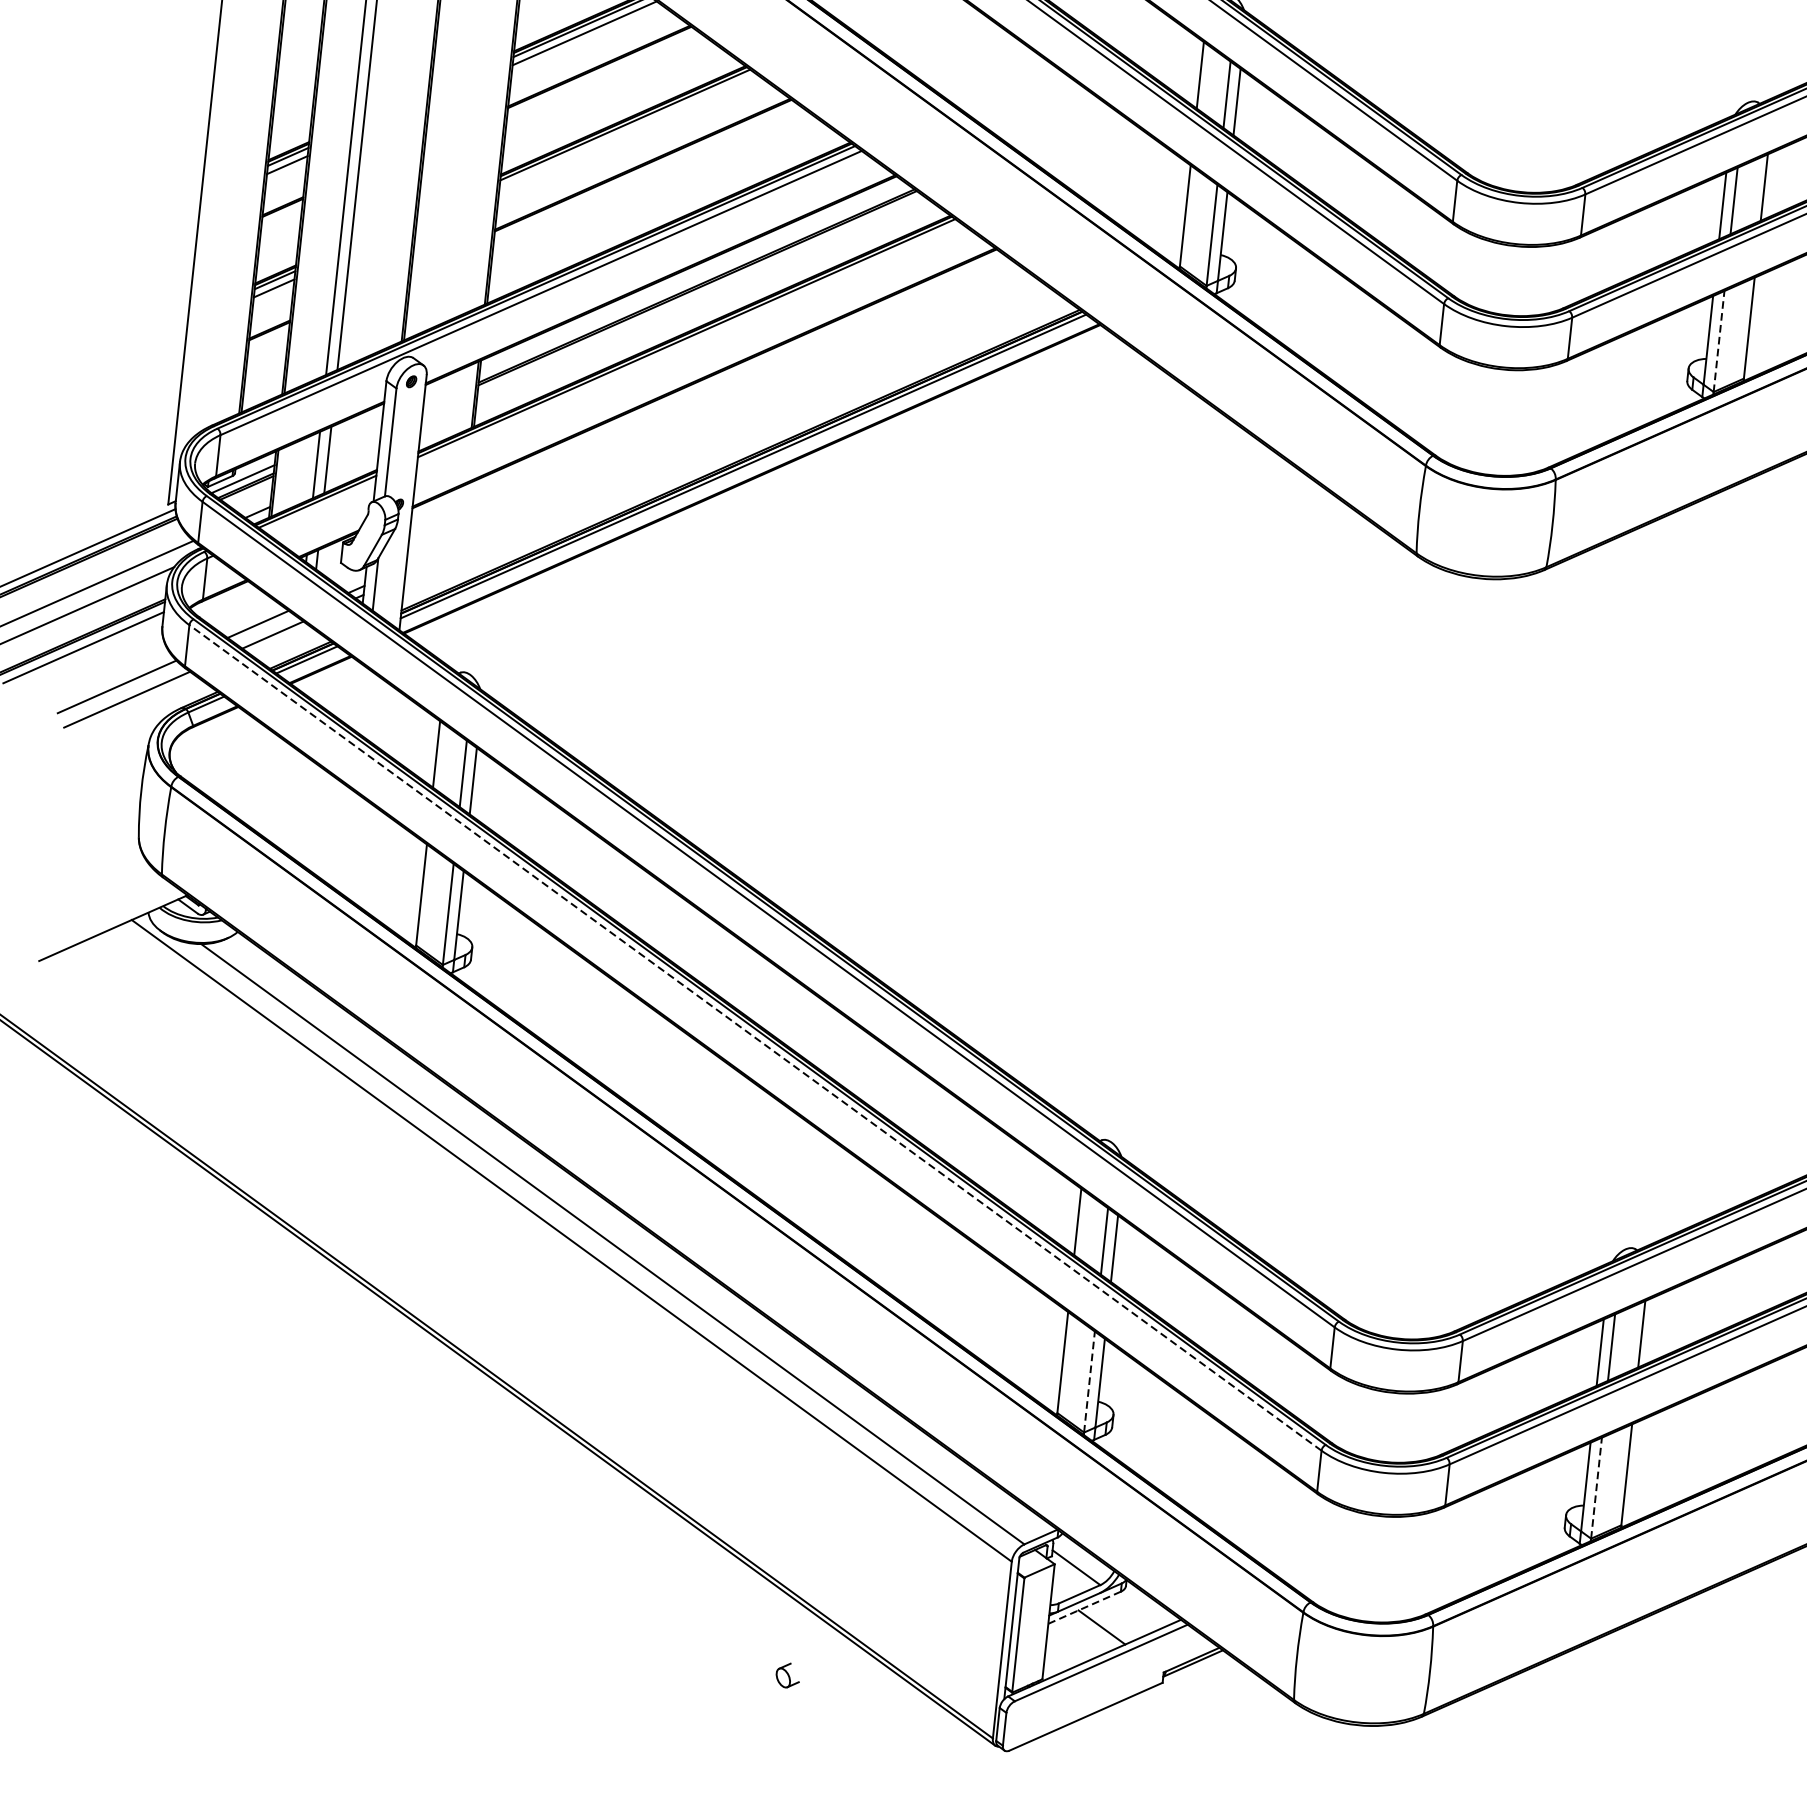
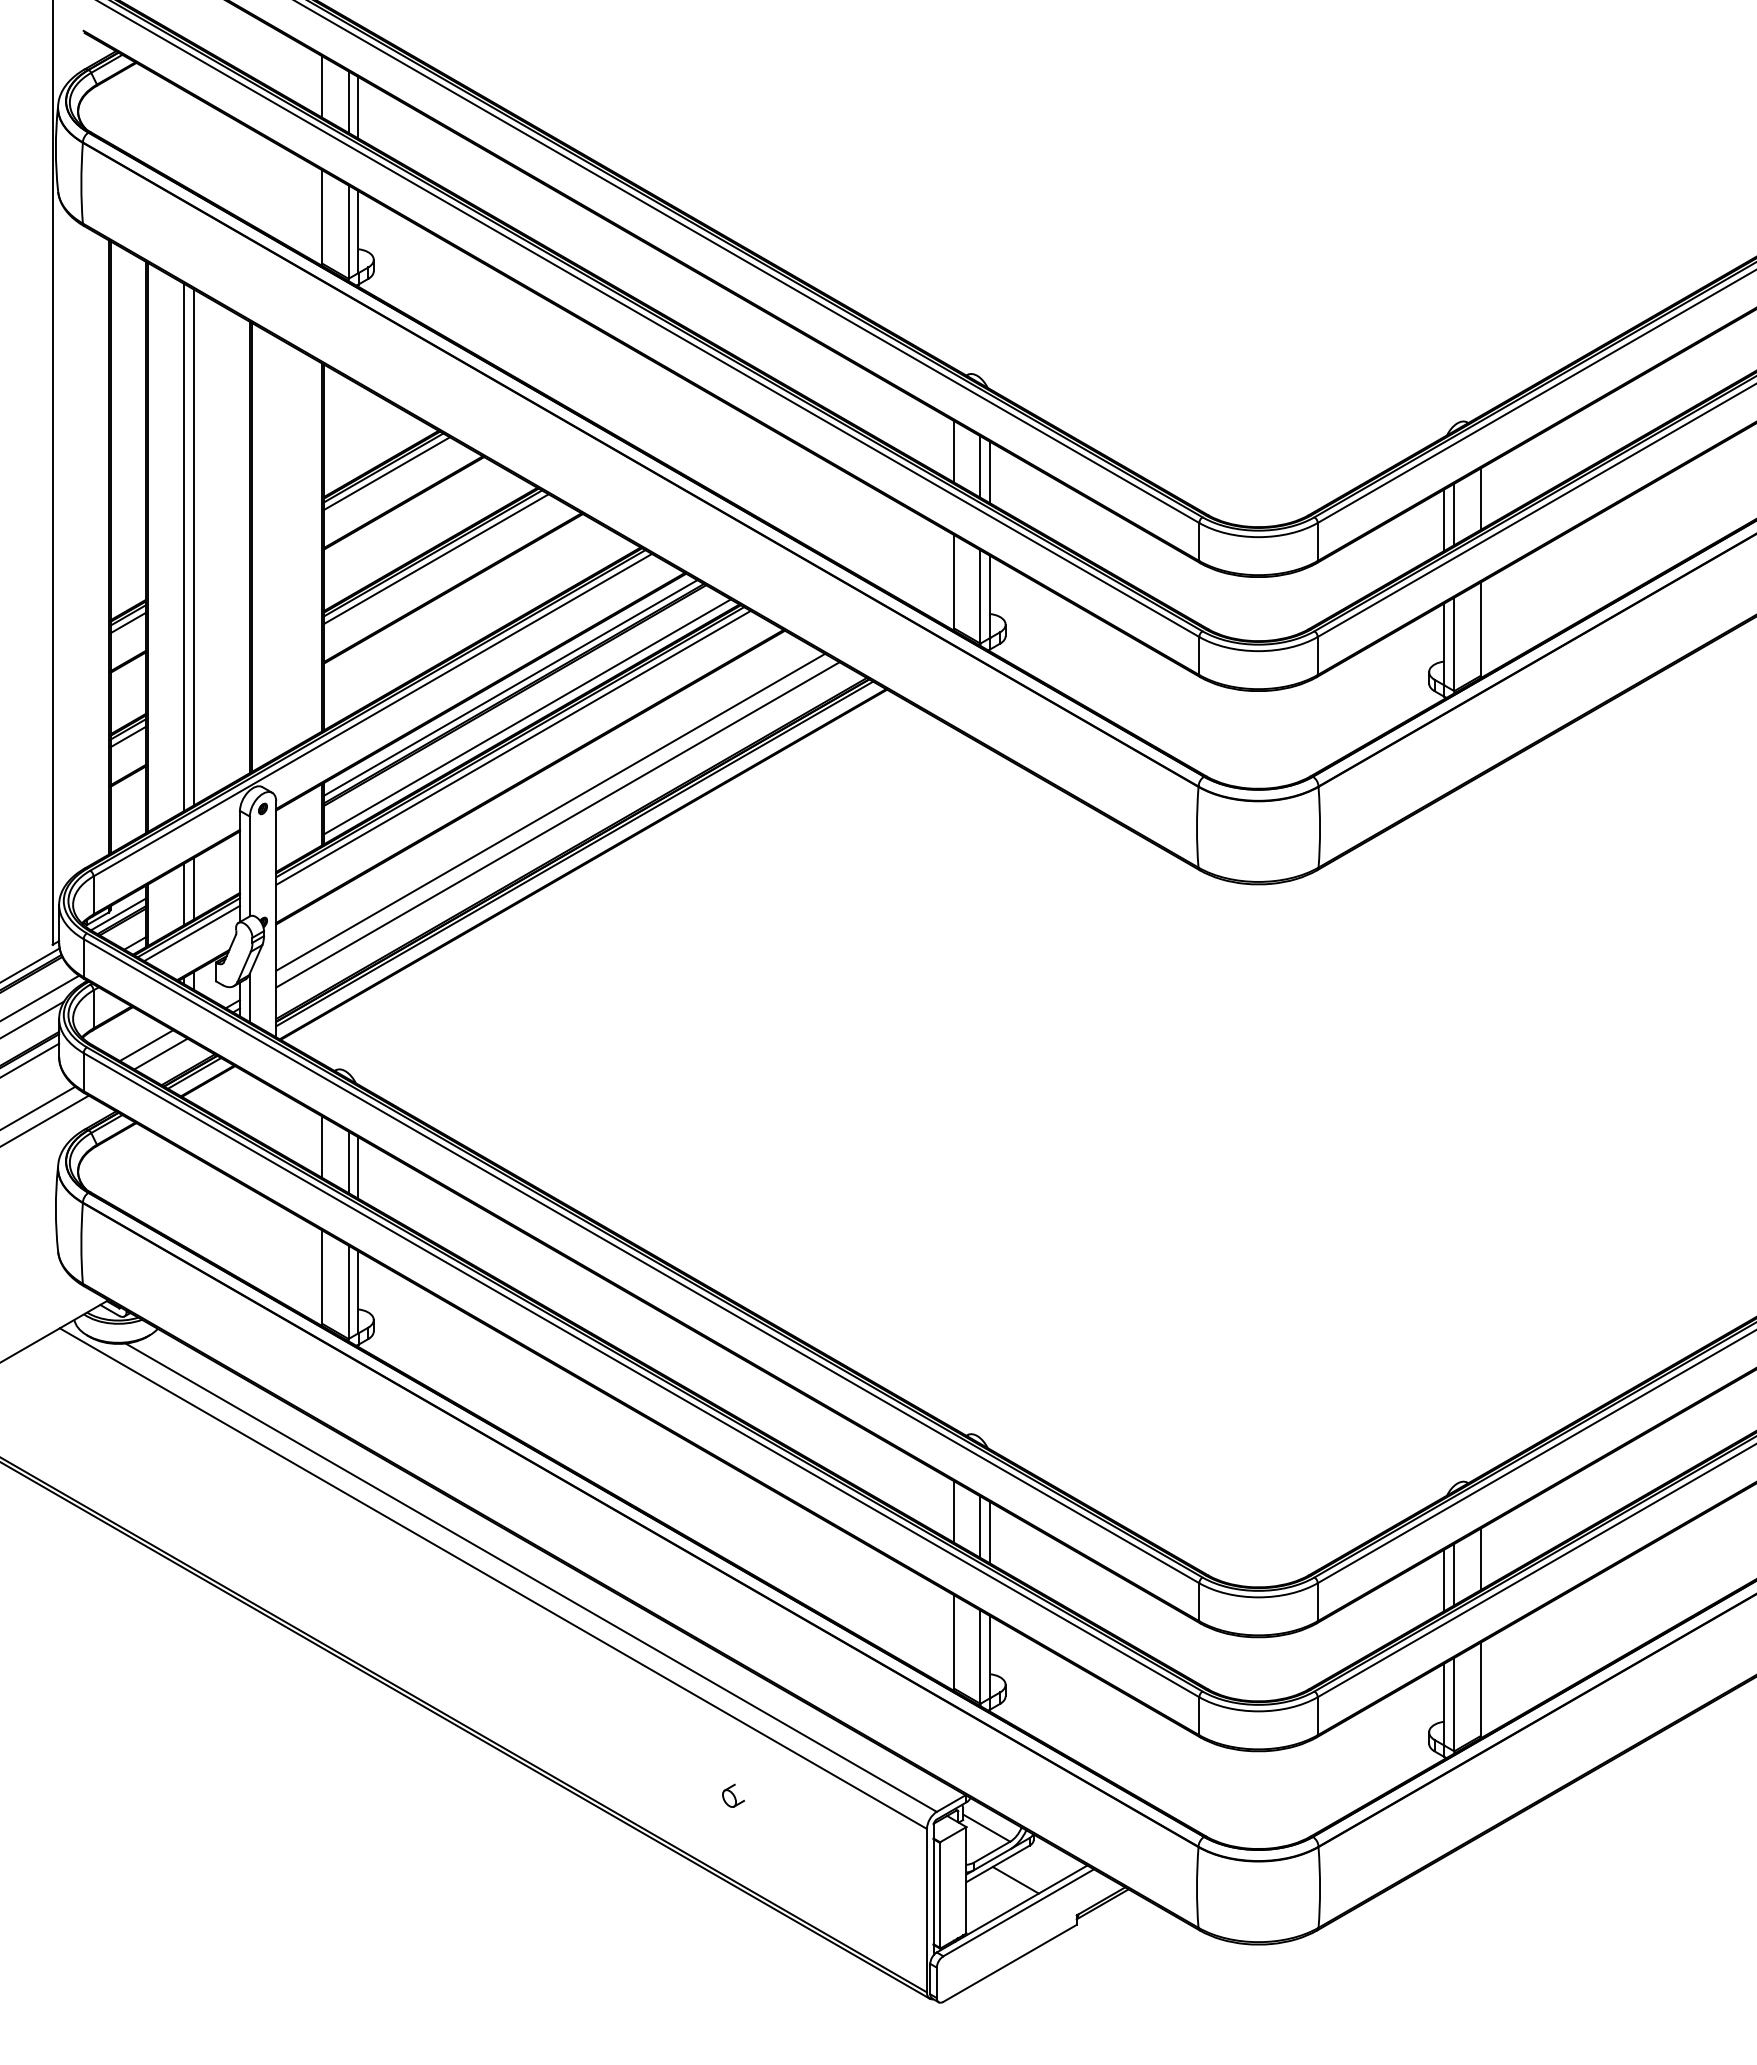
line: (628, 130) -> (436, 558), added
line: (693, 279) -> (510, 687), added
line: (708, 312) -> (527, 716), added
line: (1719, 341) -> (1454, 644), dashed -> solid
line: (689, 344) -> (513, 747), added
line: (722, 417) -> (550, 811), added
line: (728, 432) -> (557, 824), added
line: (320, 508) -> (192, 933), added
line: (755, 1037) -> (641, 1374), dashed -> solid
line: (1089, 1382) -> (980, 1657), dashed -> solid
line: (1596, 1488) -> (1454, 1704), dashed -> solid
line: (1085, 1607) -> (998, 1863), dashed -> solid
part: (788, 1675) -> (733, 1795), moved

